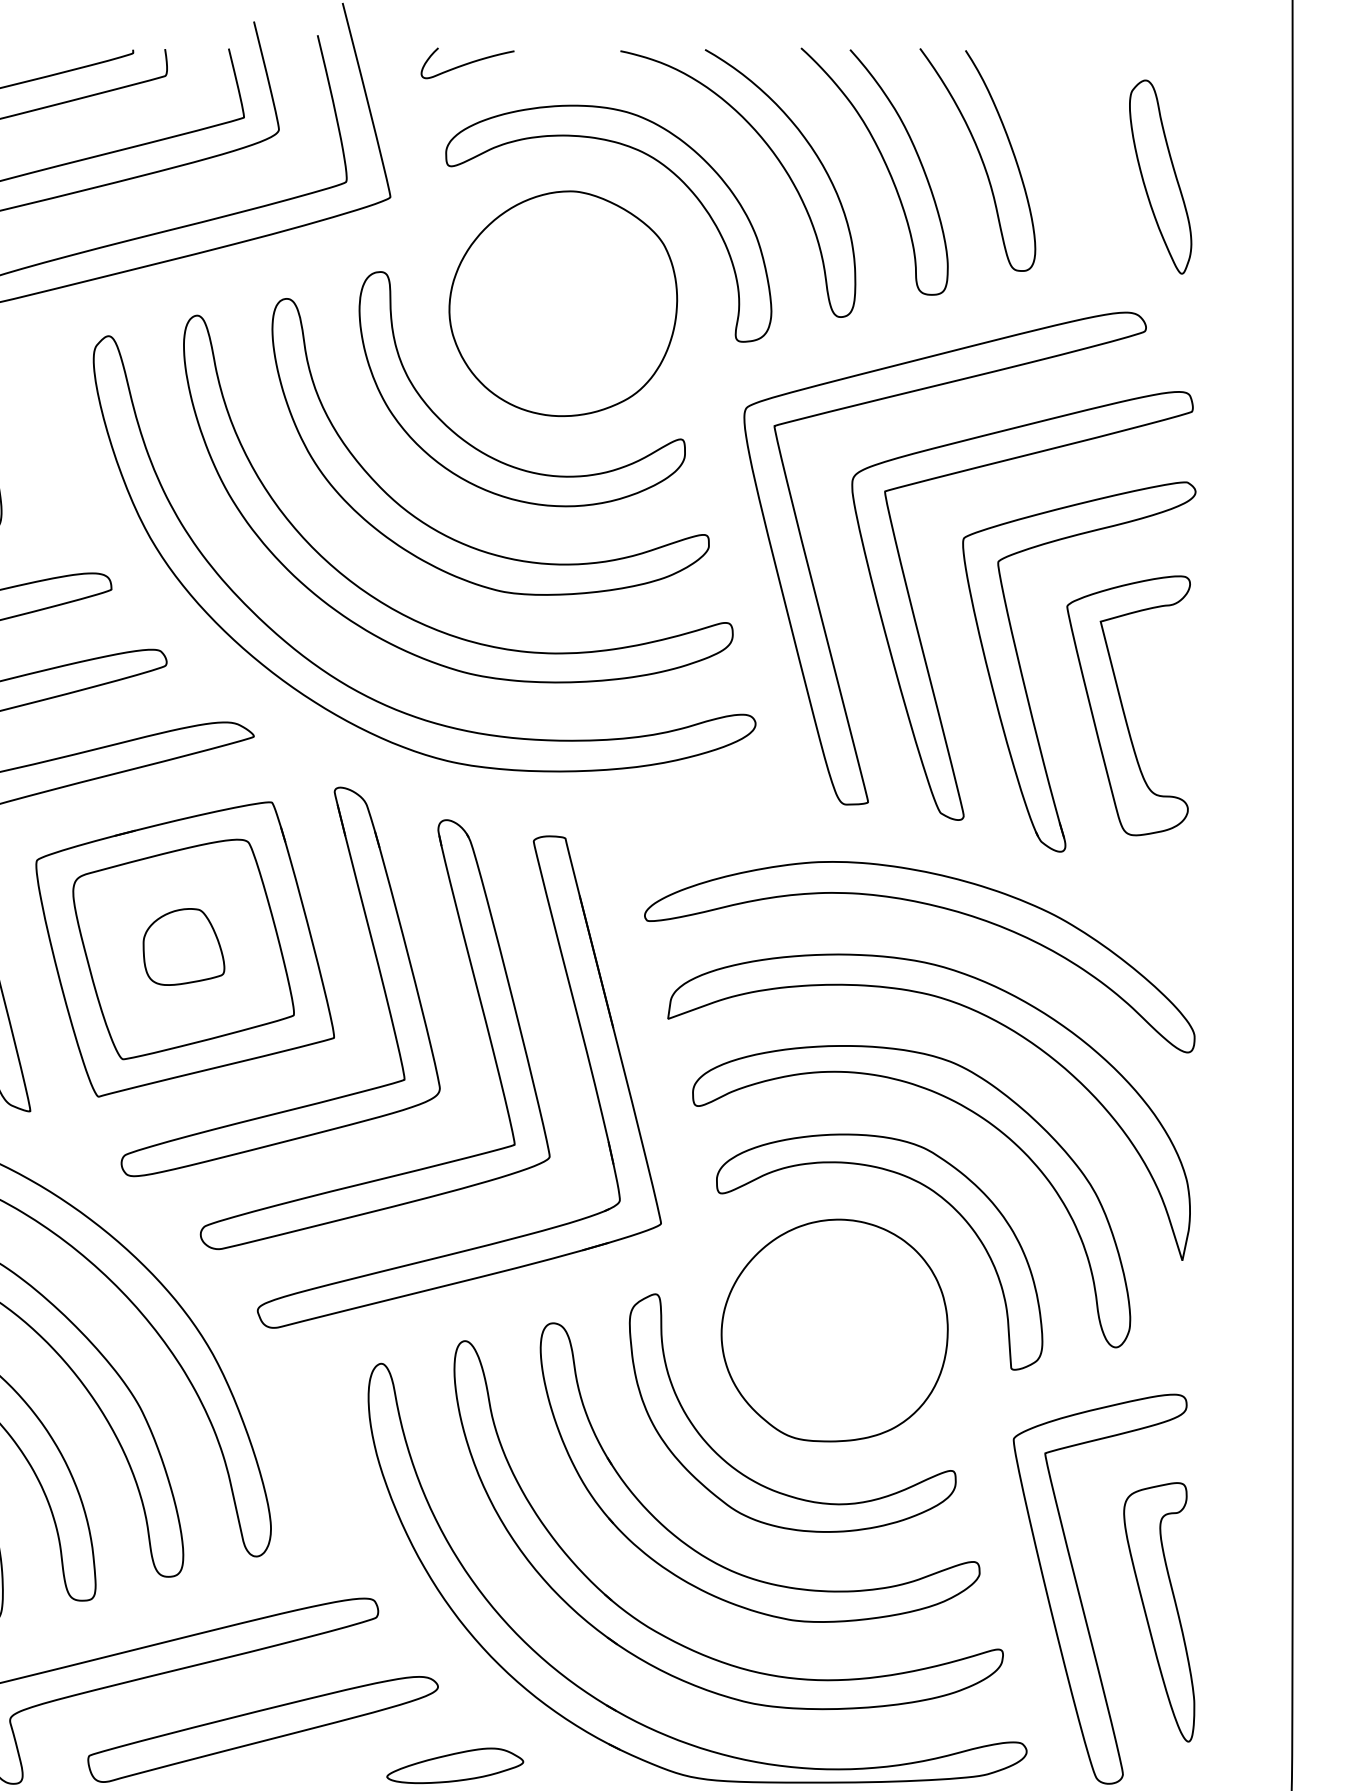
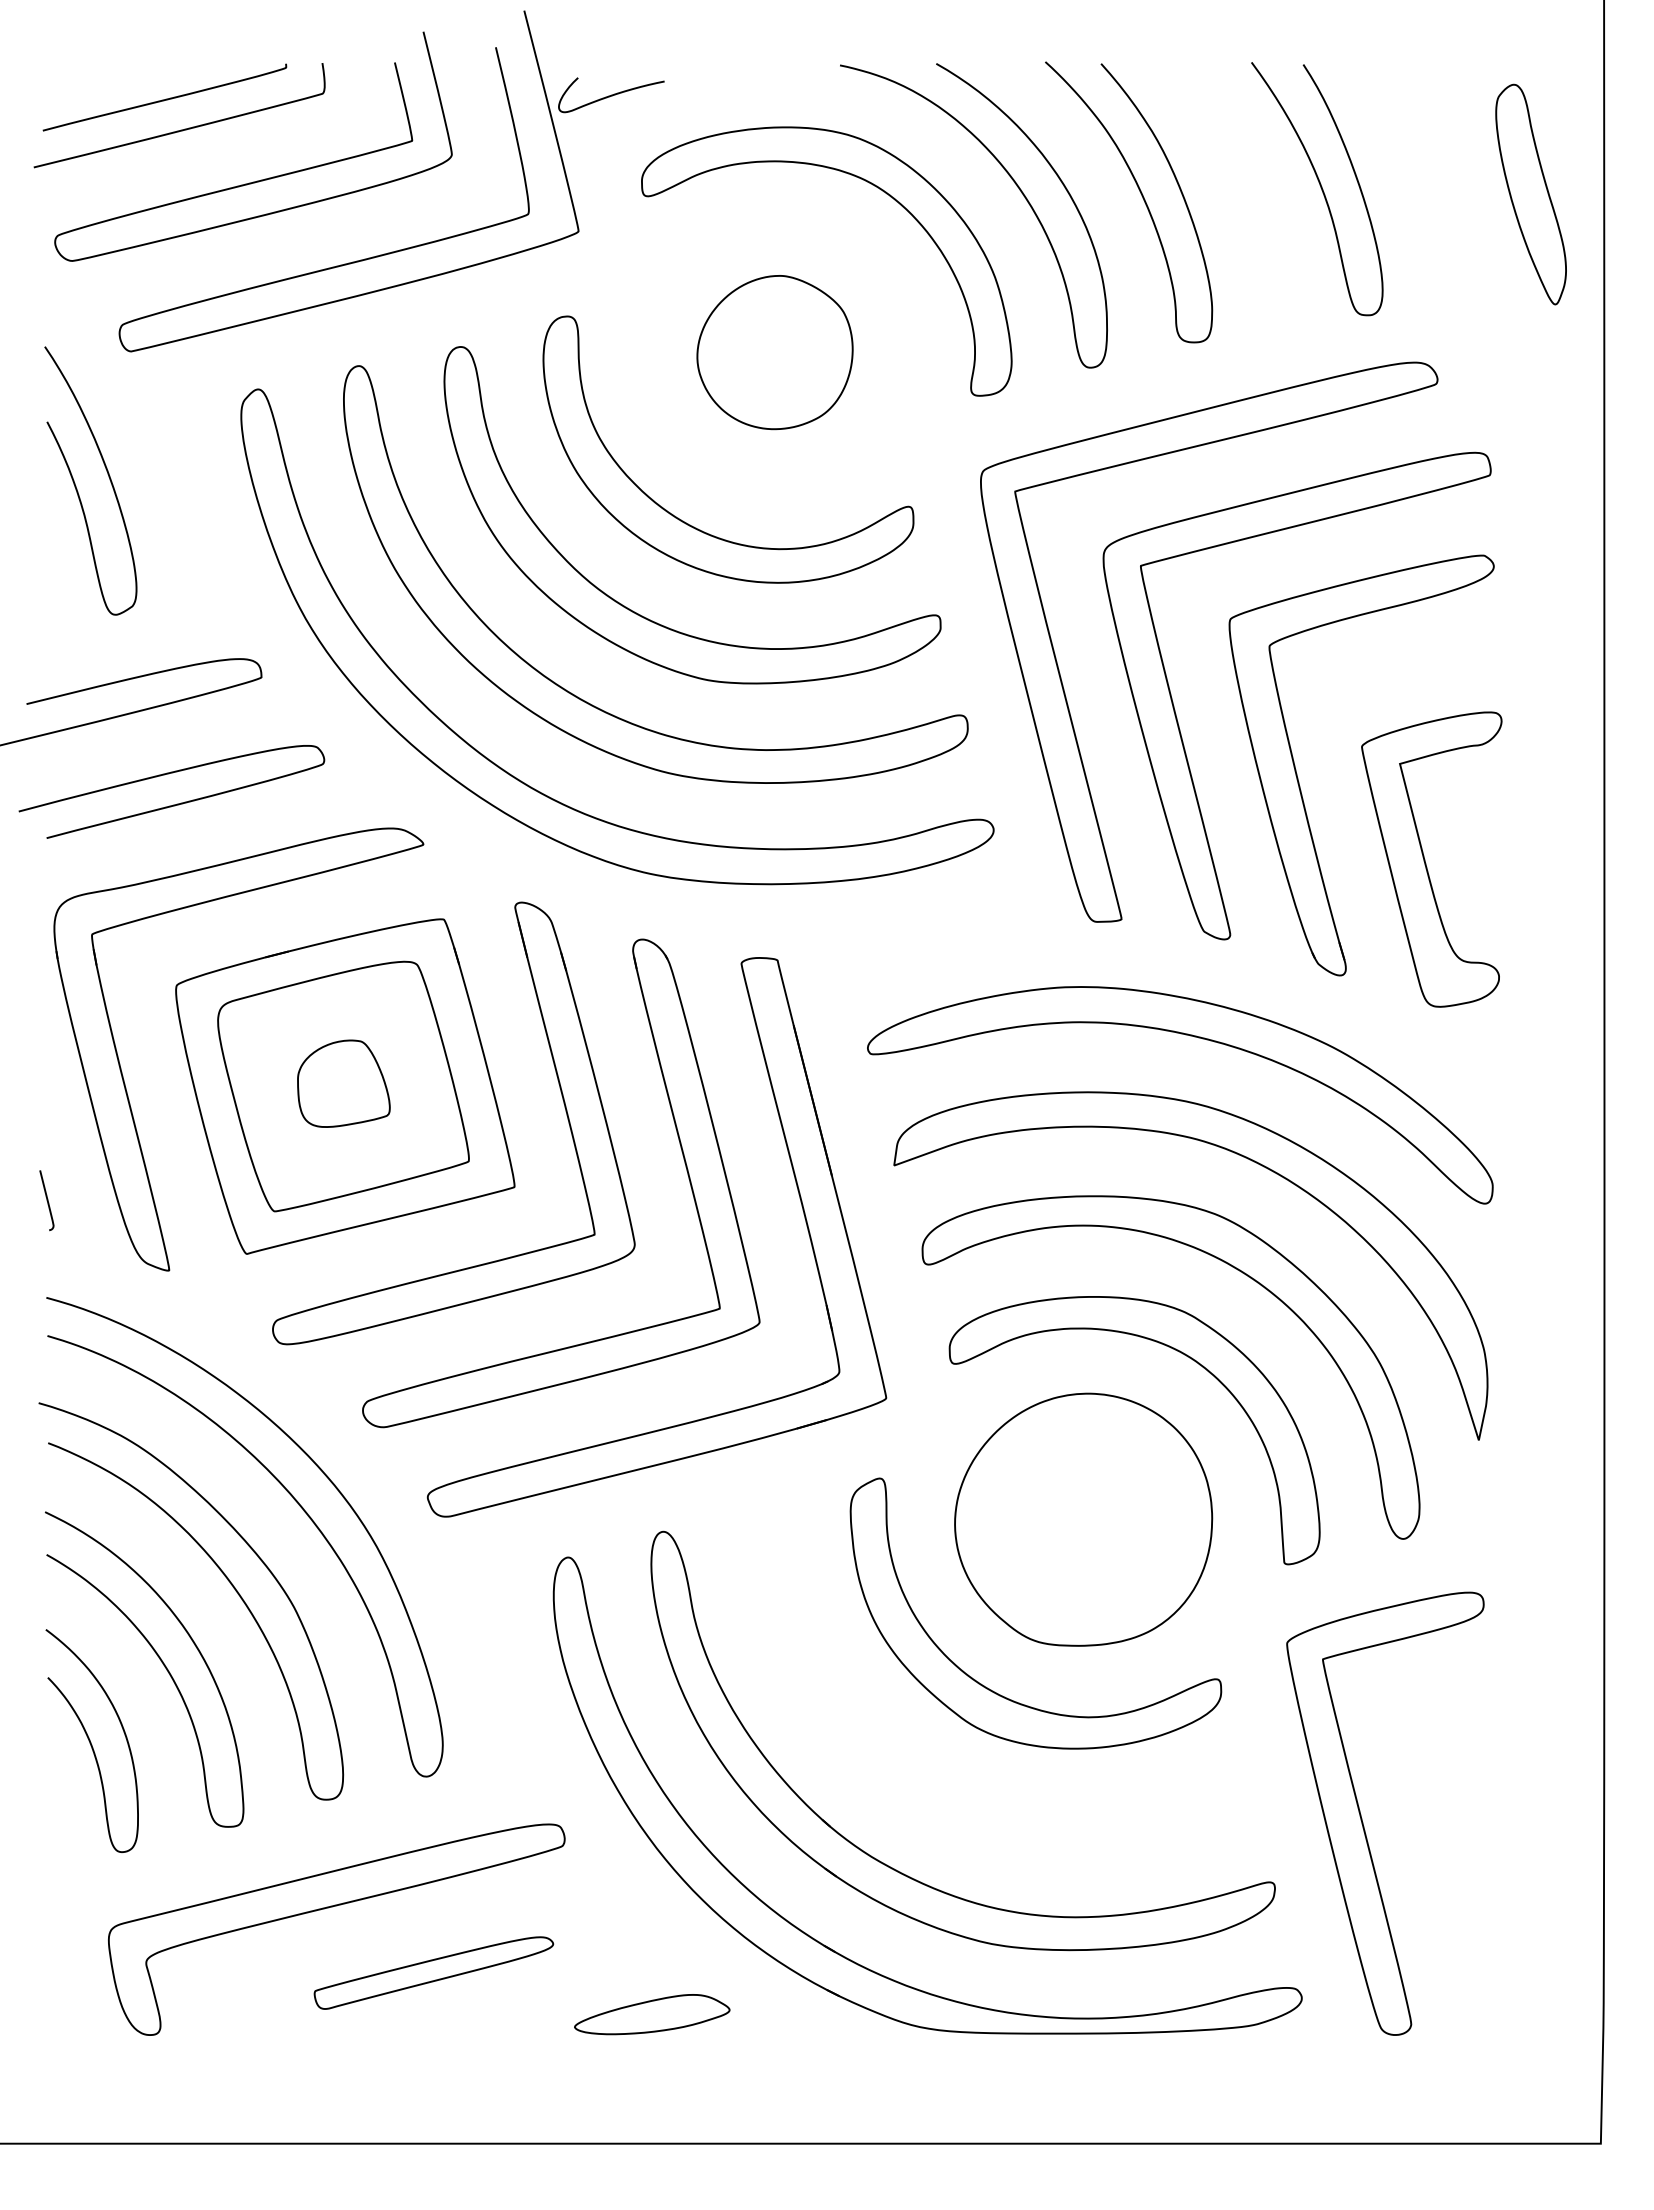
curve: (467, 63) -> (611, 95), moved
curve: (980, 158) -> (1320, 187), moved
part: (1160, 177) -> (1530, 194), moved
part: (562, 303) -> (774, 352), size x0.6
part: (1128, 705) -> (1431, 859), moved
part: (706, 1556) -> (937, 1776), removed
part: (1159, 1611) -> (1452, 1839), removed
part: (262, 1728) -> (433, 1972), size x0.6

